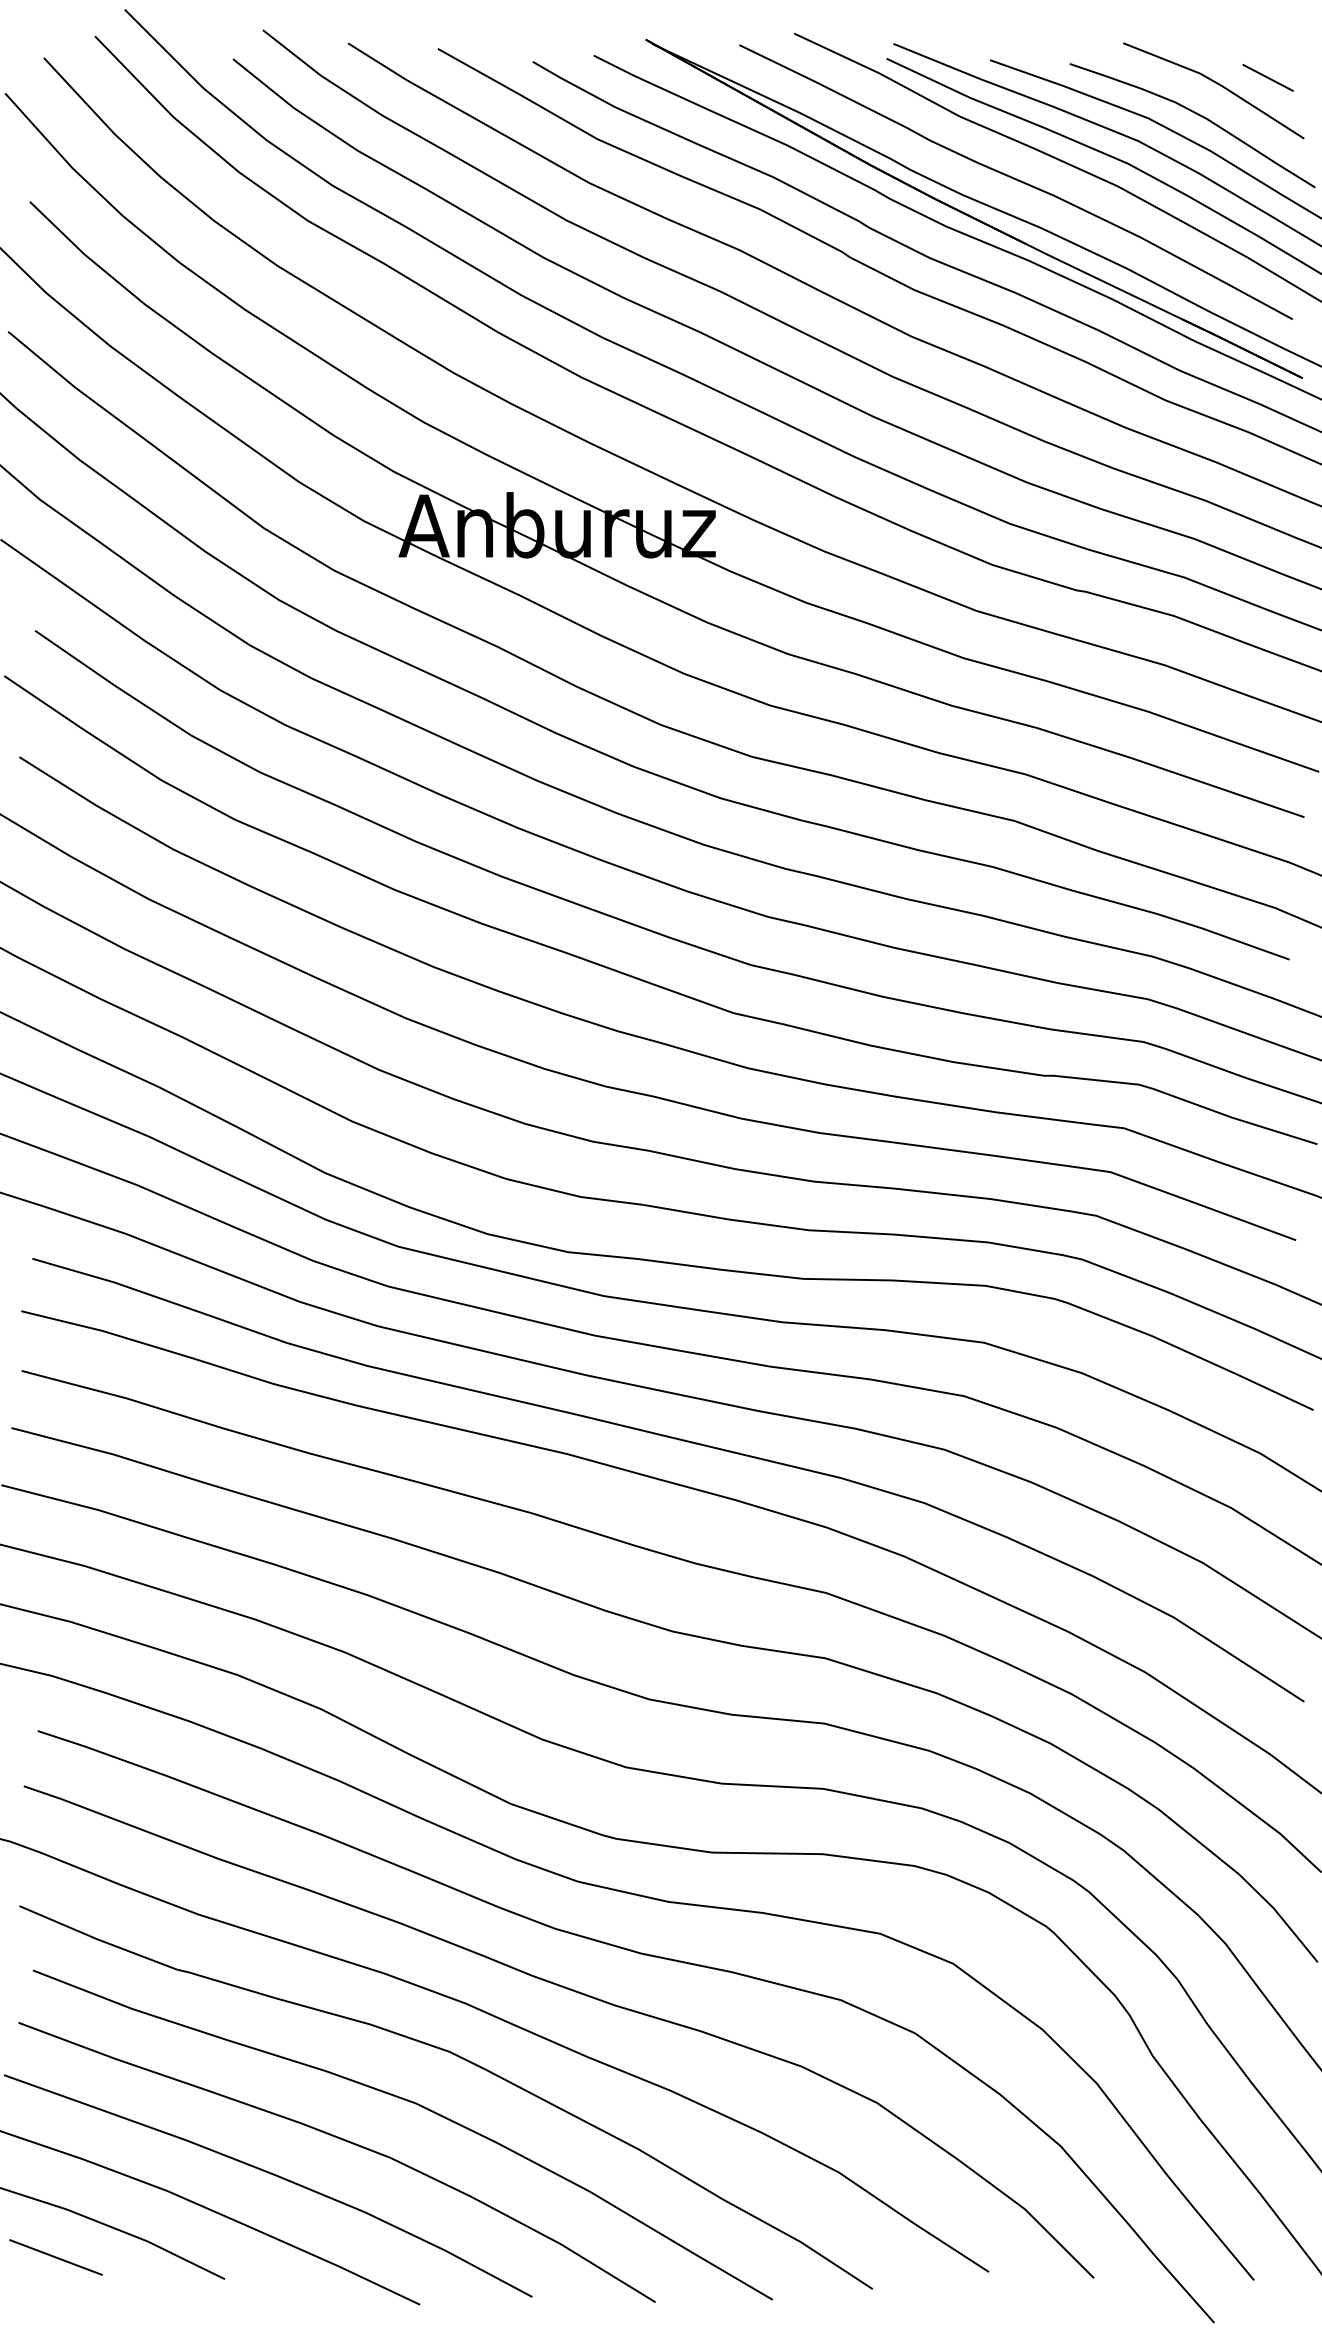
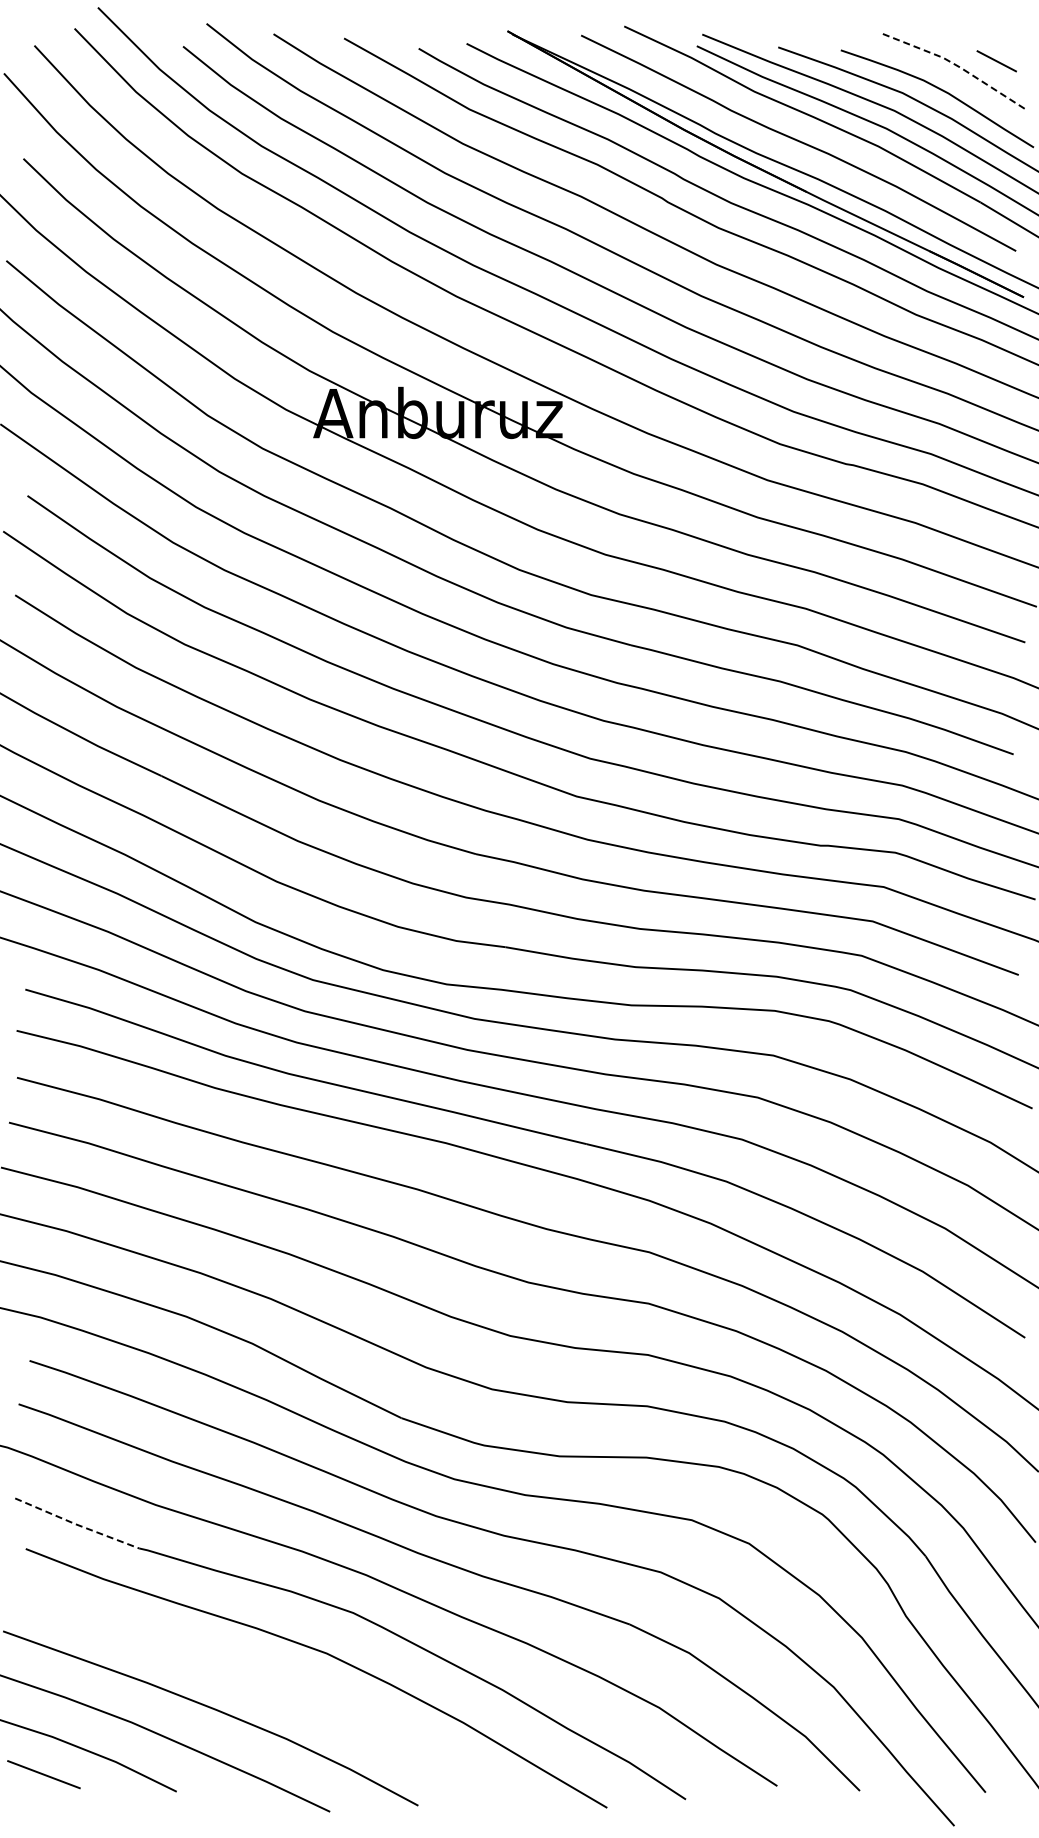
line: (1218, 83) -> (957, 65), solid -> dashed
line: (96, 1939) -> (75, 1524), solid -> dashed
curve: (344, 2141) -> (270, 1683), removed

